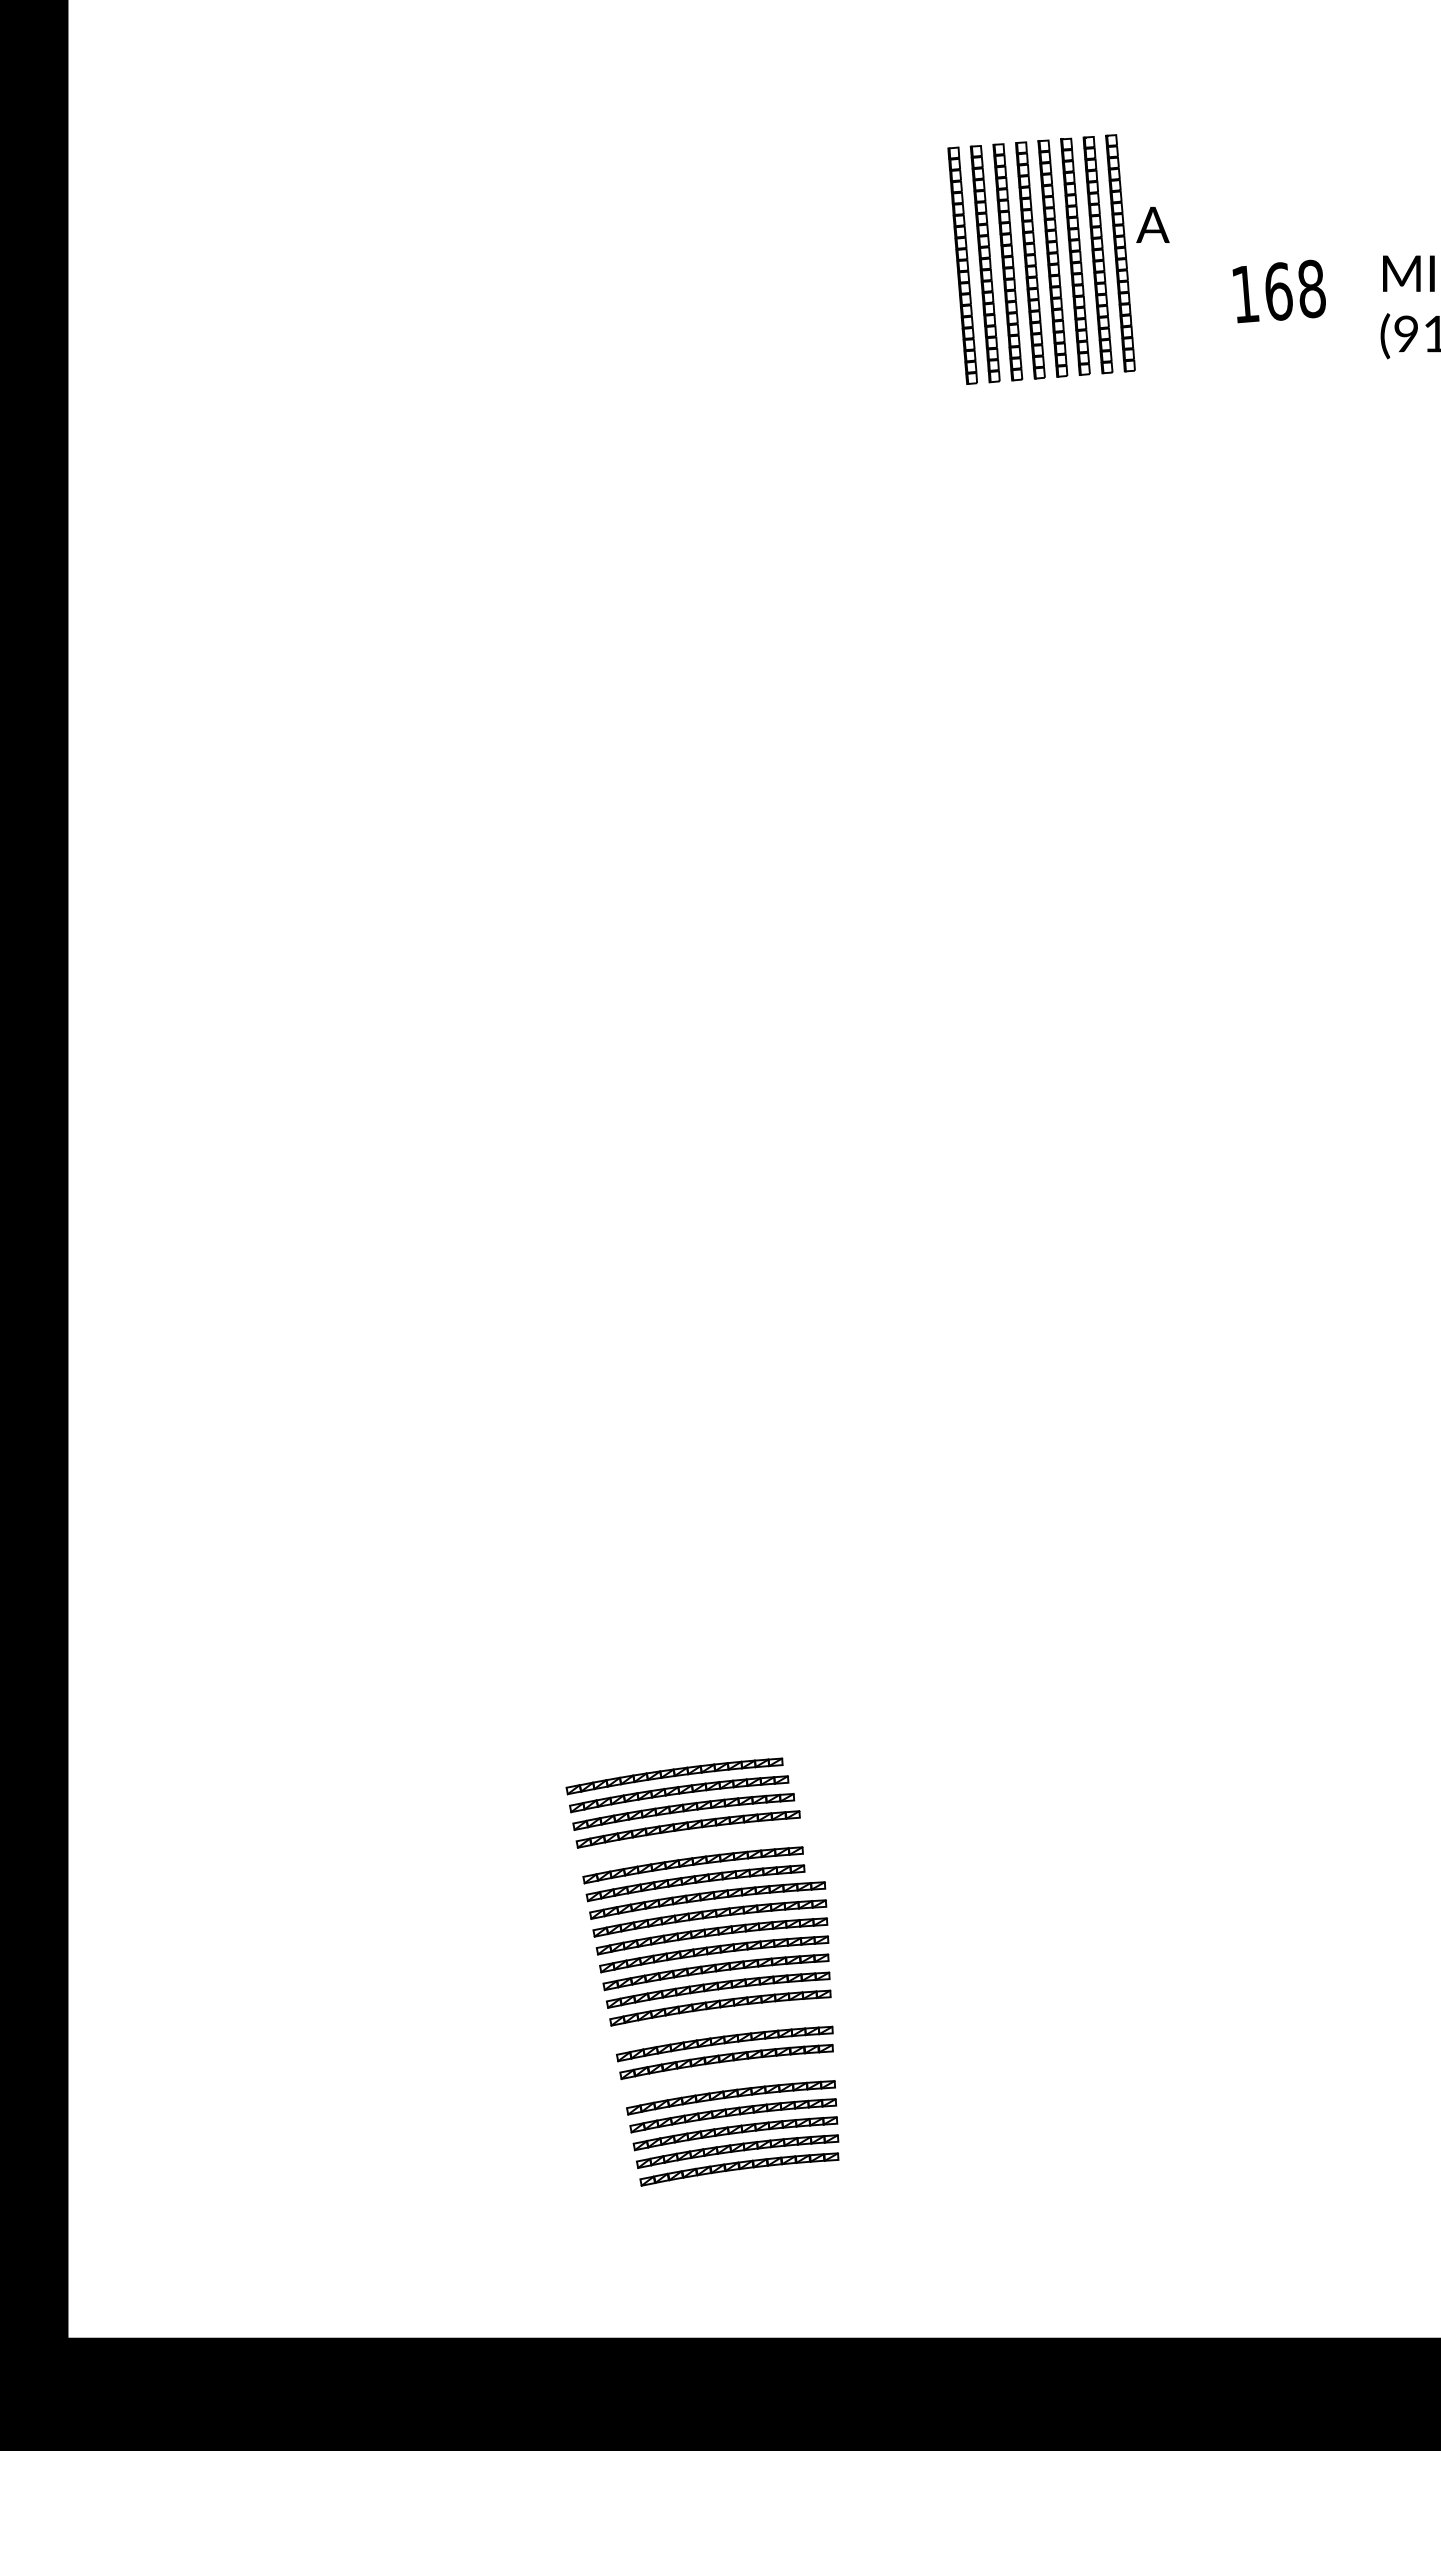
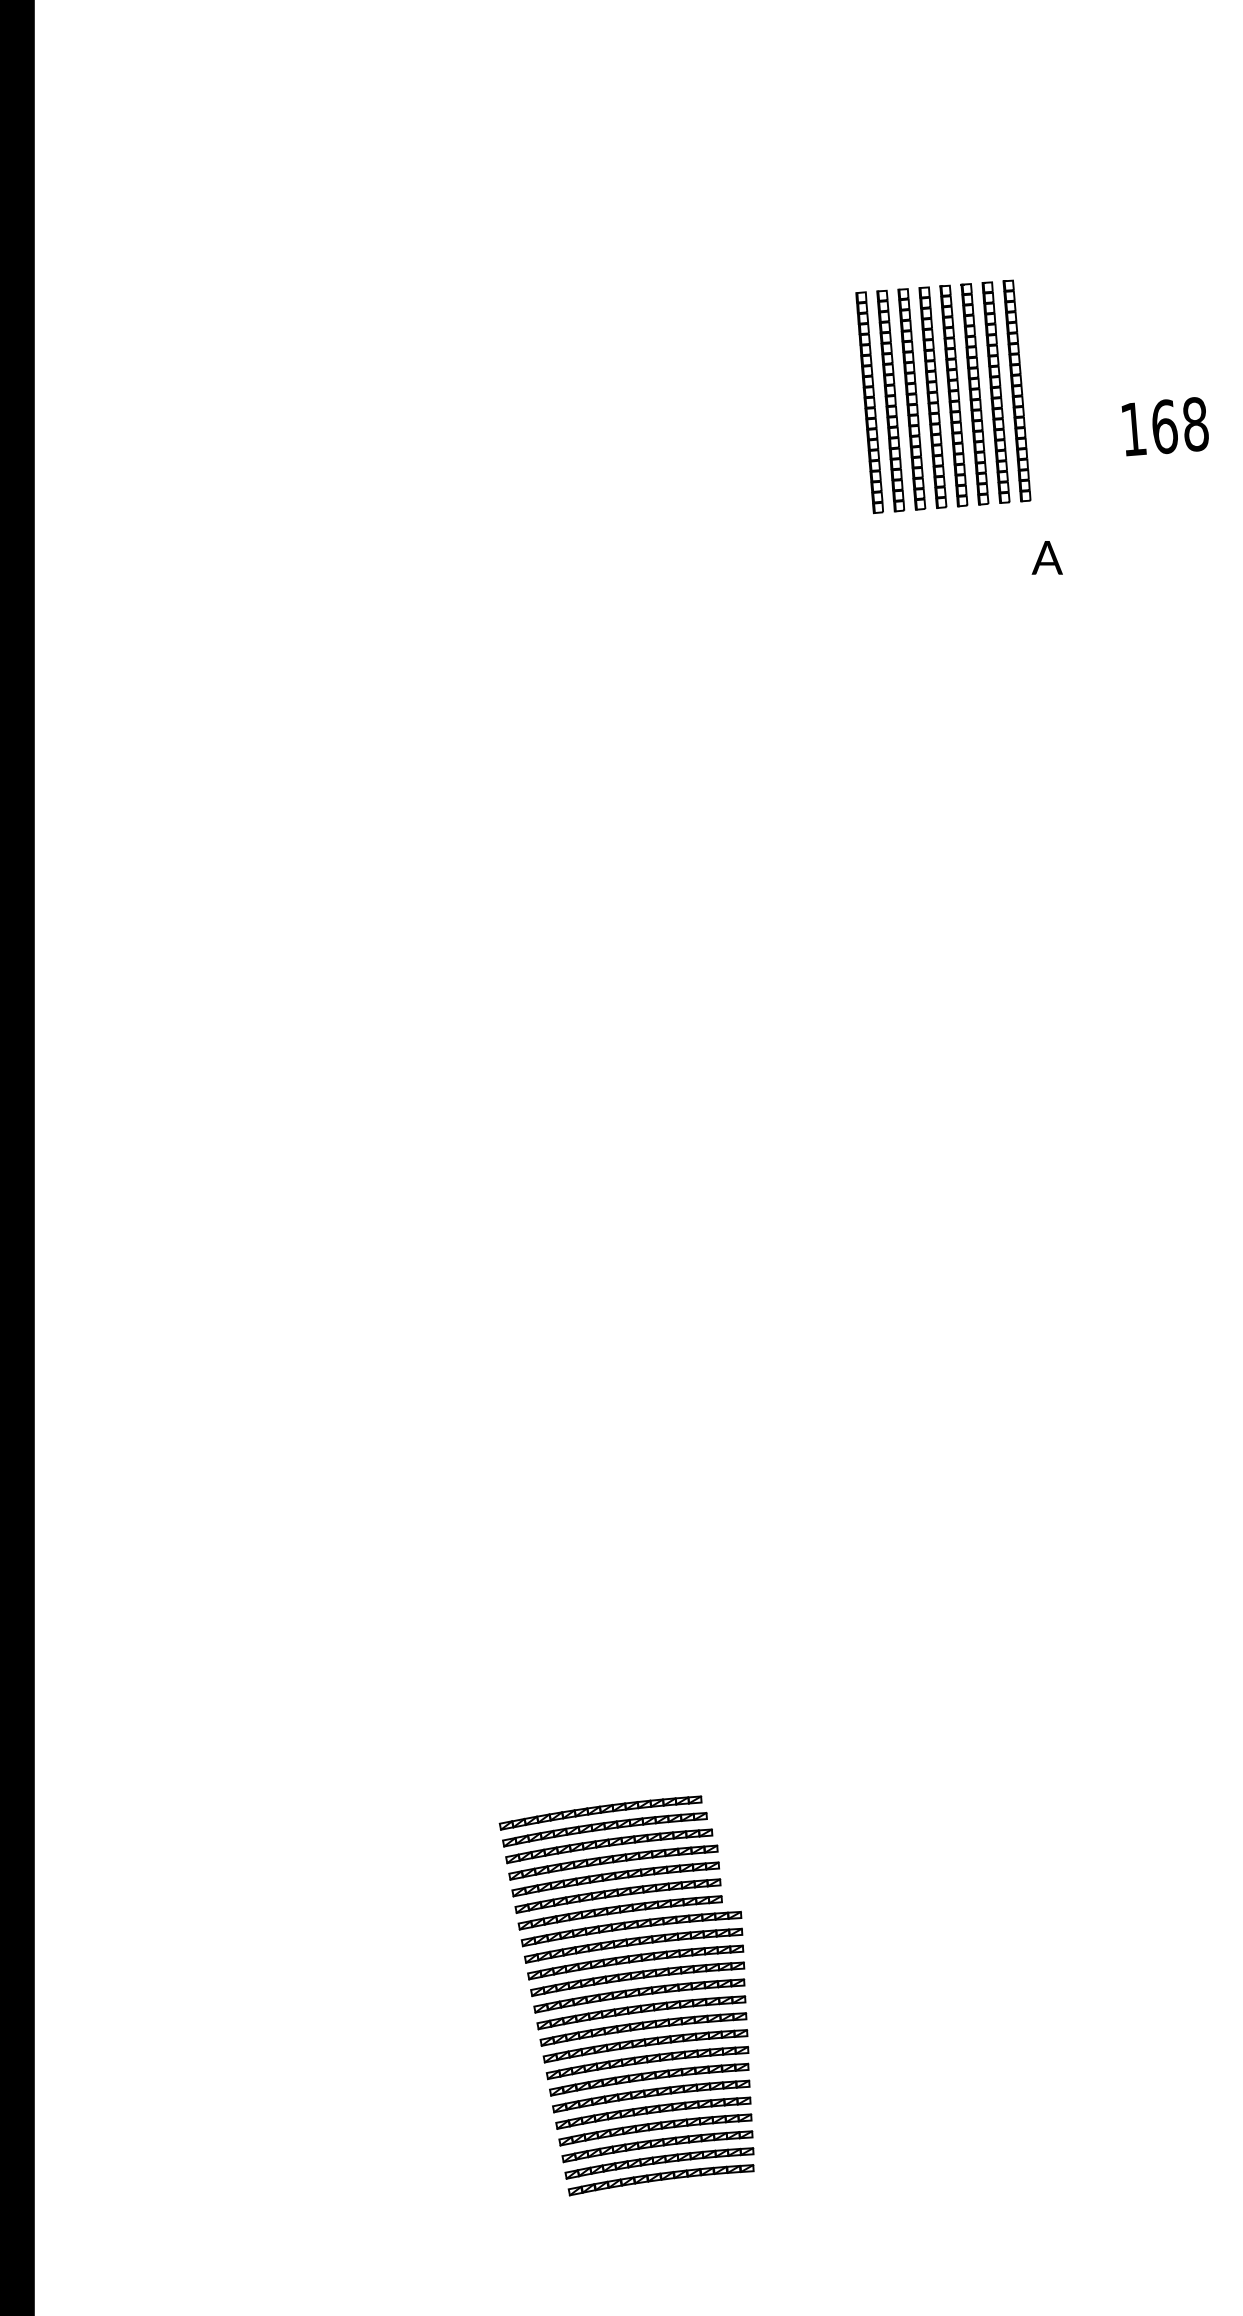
text: (1152, 224) -> (1046, 557), moved
part: (690, 1847) -> (615, 1879), added
part: (722, 2025) -> (645, 2045), added
part: (728, 2079) -> (651, 2096), added

